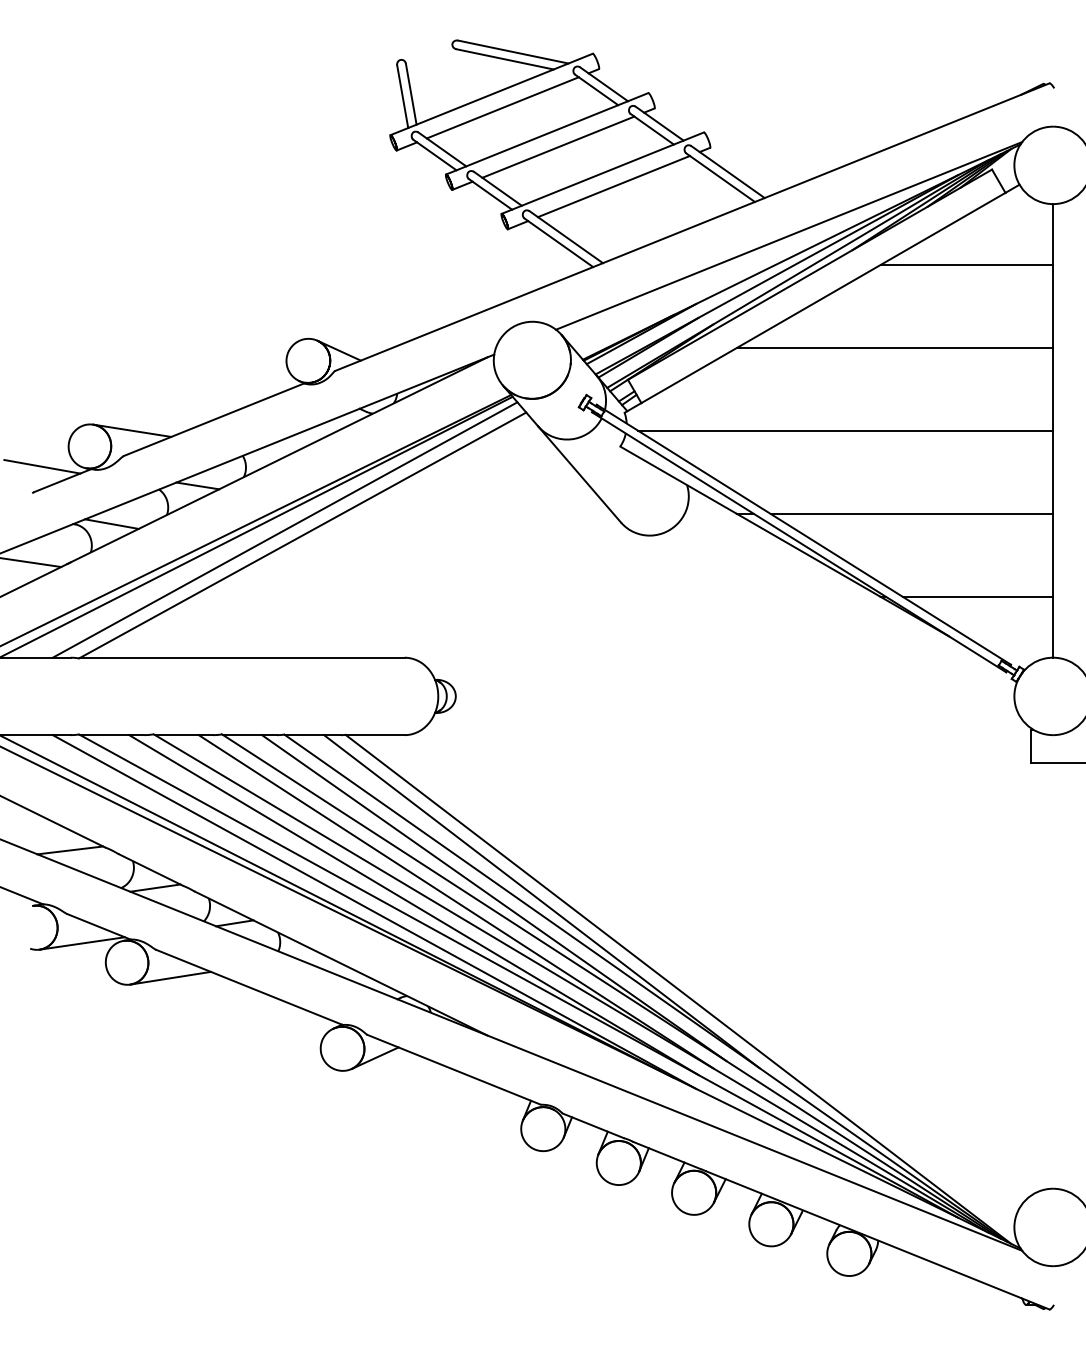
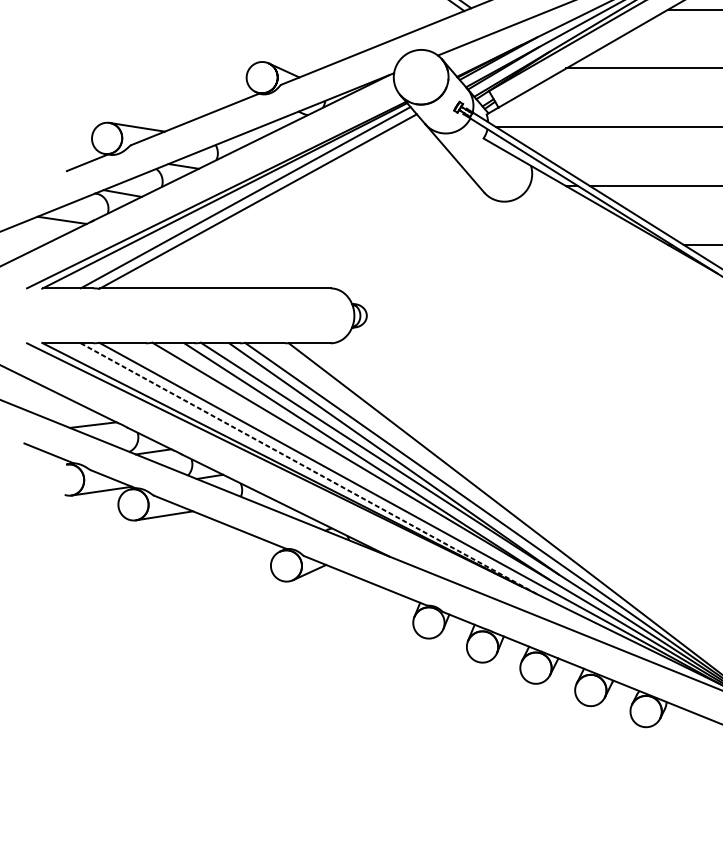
line: (42, 466) -> (73, 152), removed
line: (541, 901) -> (427, 461), removed
line: (413, 905) -> (336, 464), removed
line: (374, 912) -> (309, 469), solid -> dashed

